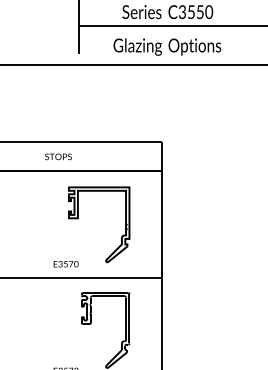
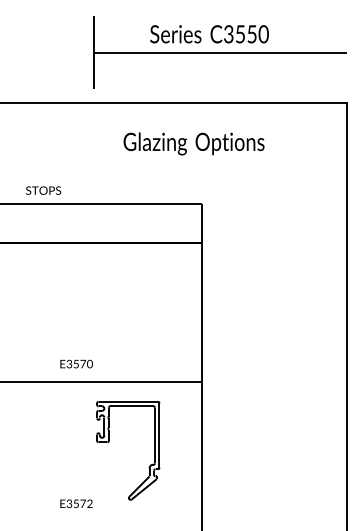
text: (166, 46) -> (193, 143), moved
text: (58, 156) -> (43, 190), moved
part: (78, 218) -> (92, 304), removed

